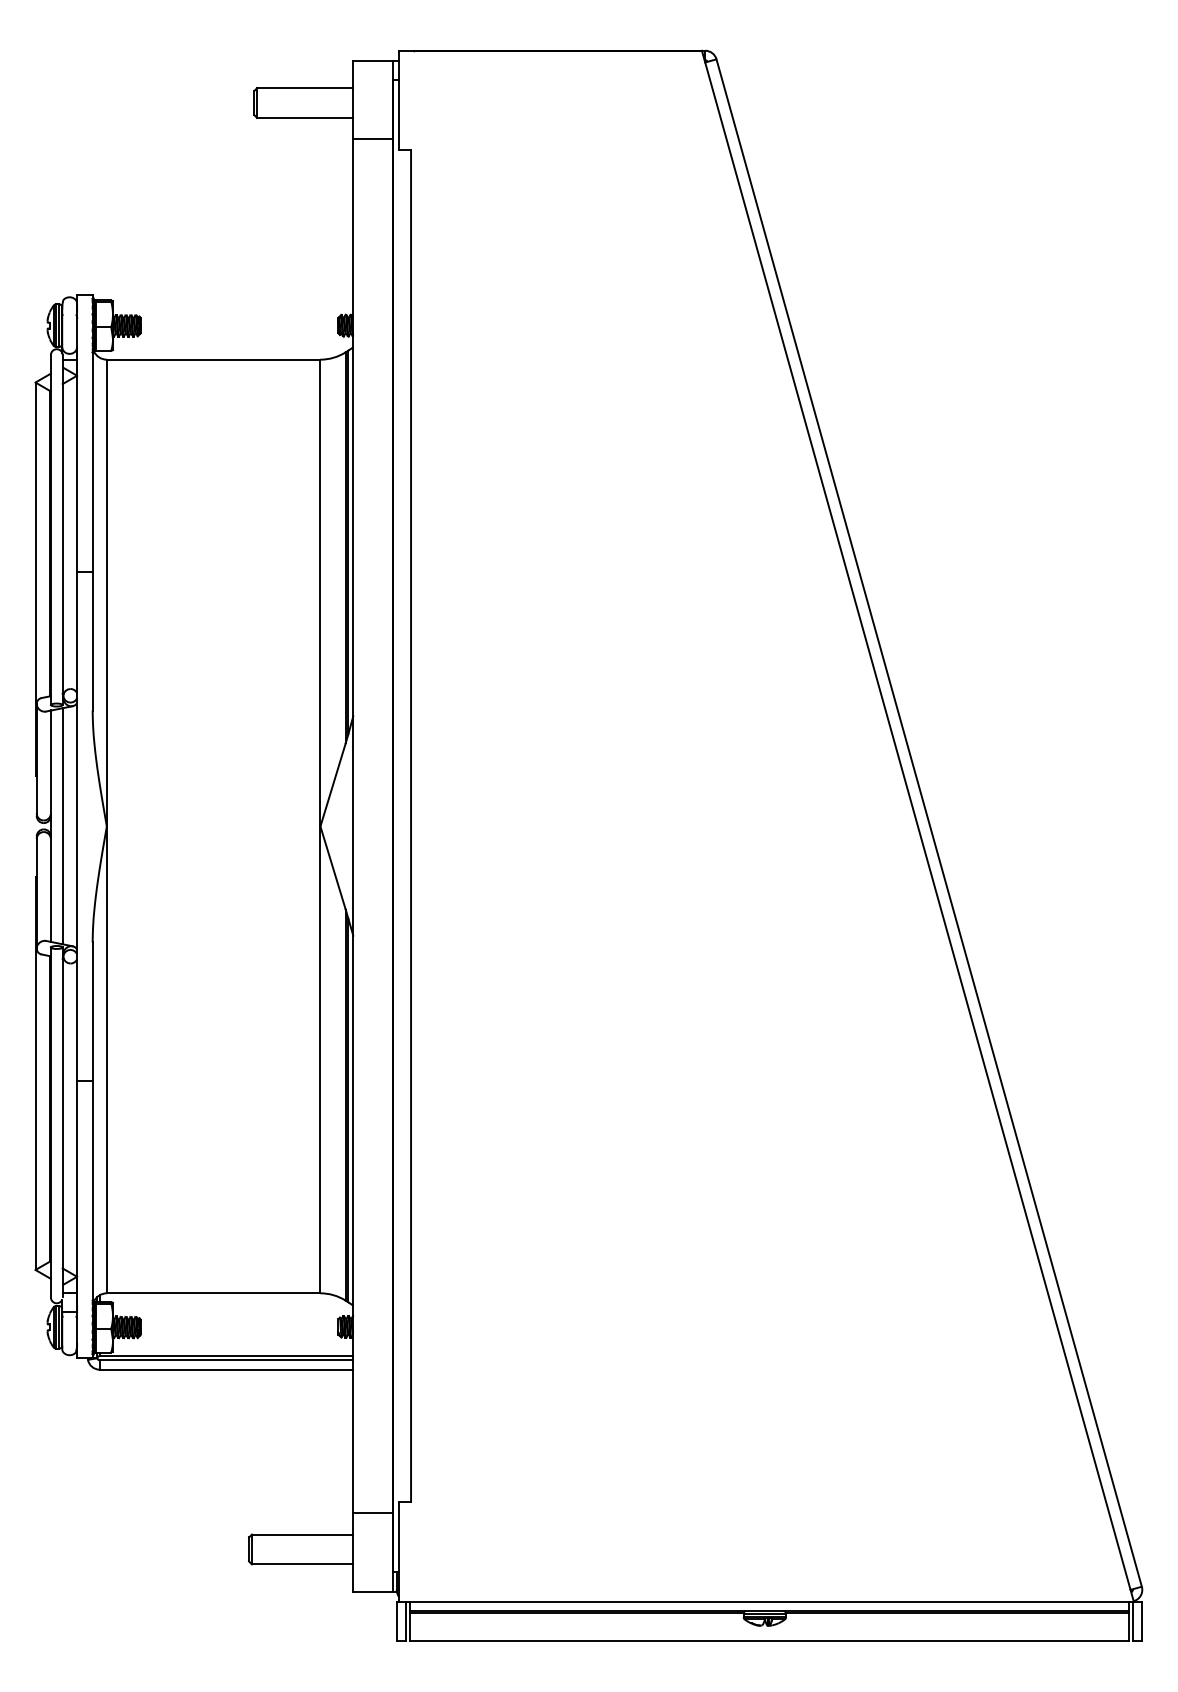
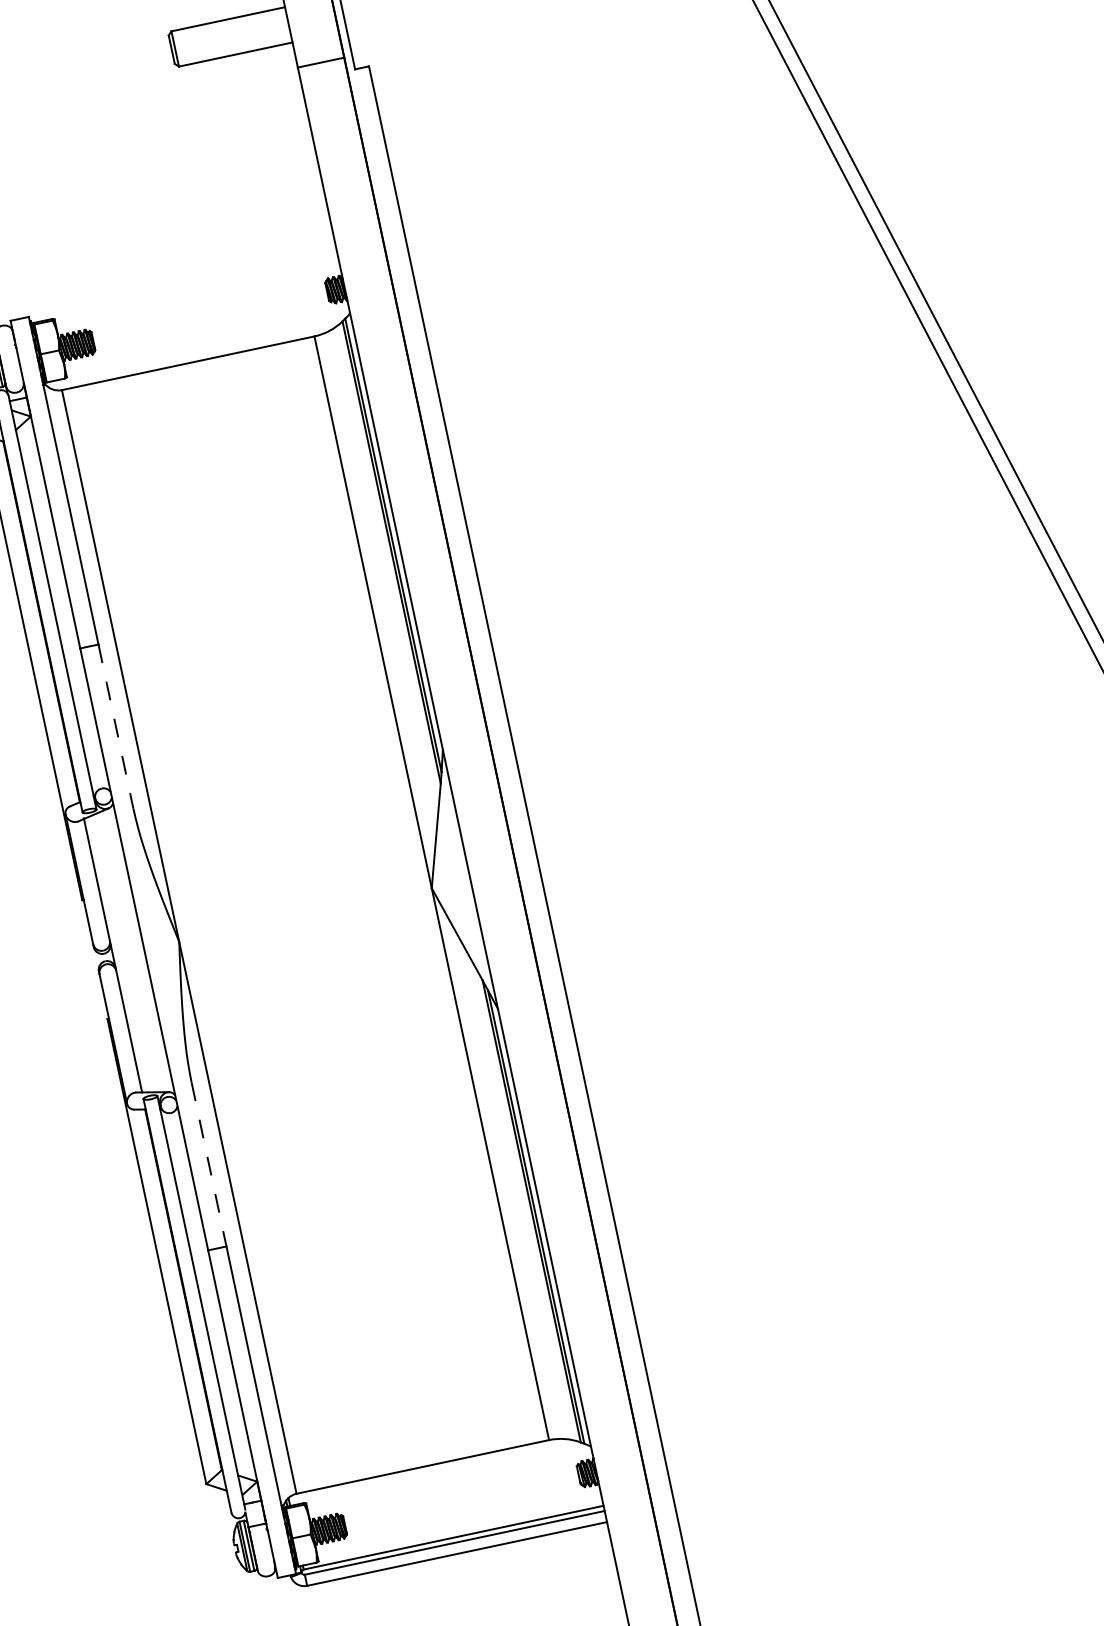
line: (92, 641) -> (115, 726), solid -> dashed
line: (62, 826) -> (126, 953), removed
line: (92, 1012) -> (209, 1165), solid -> dashed

